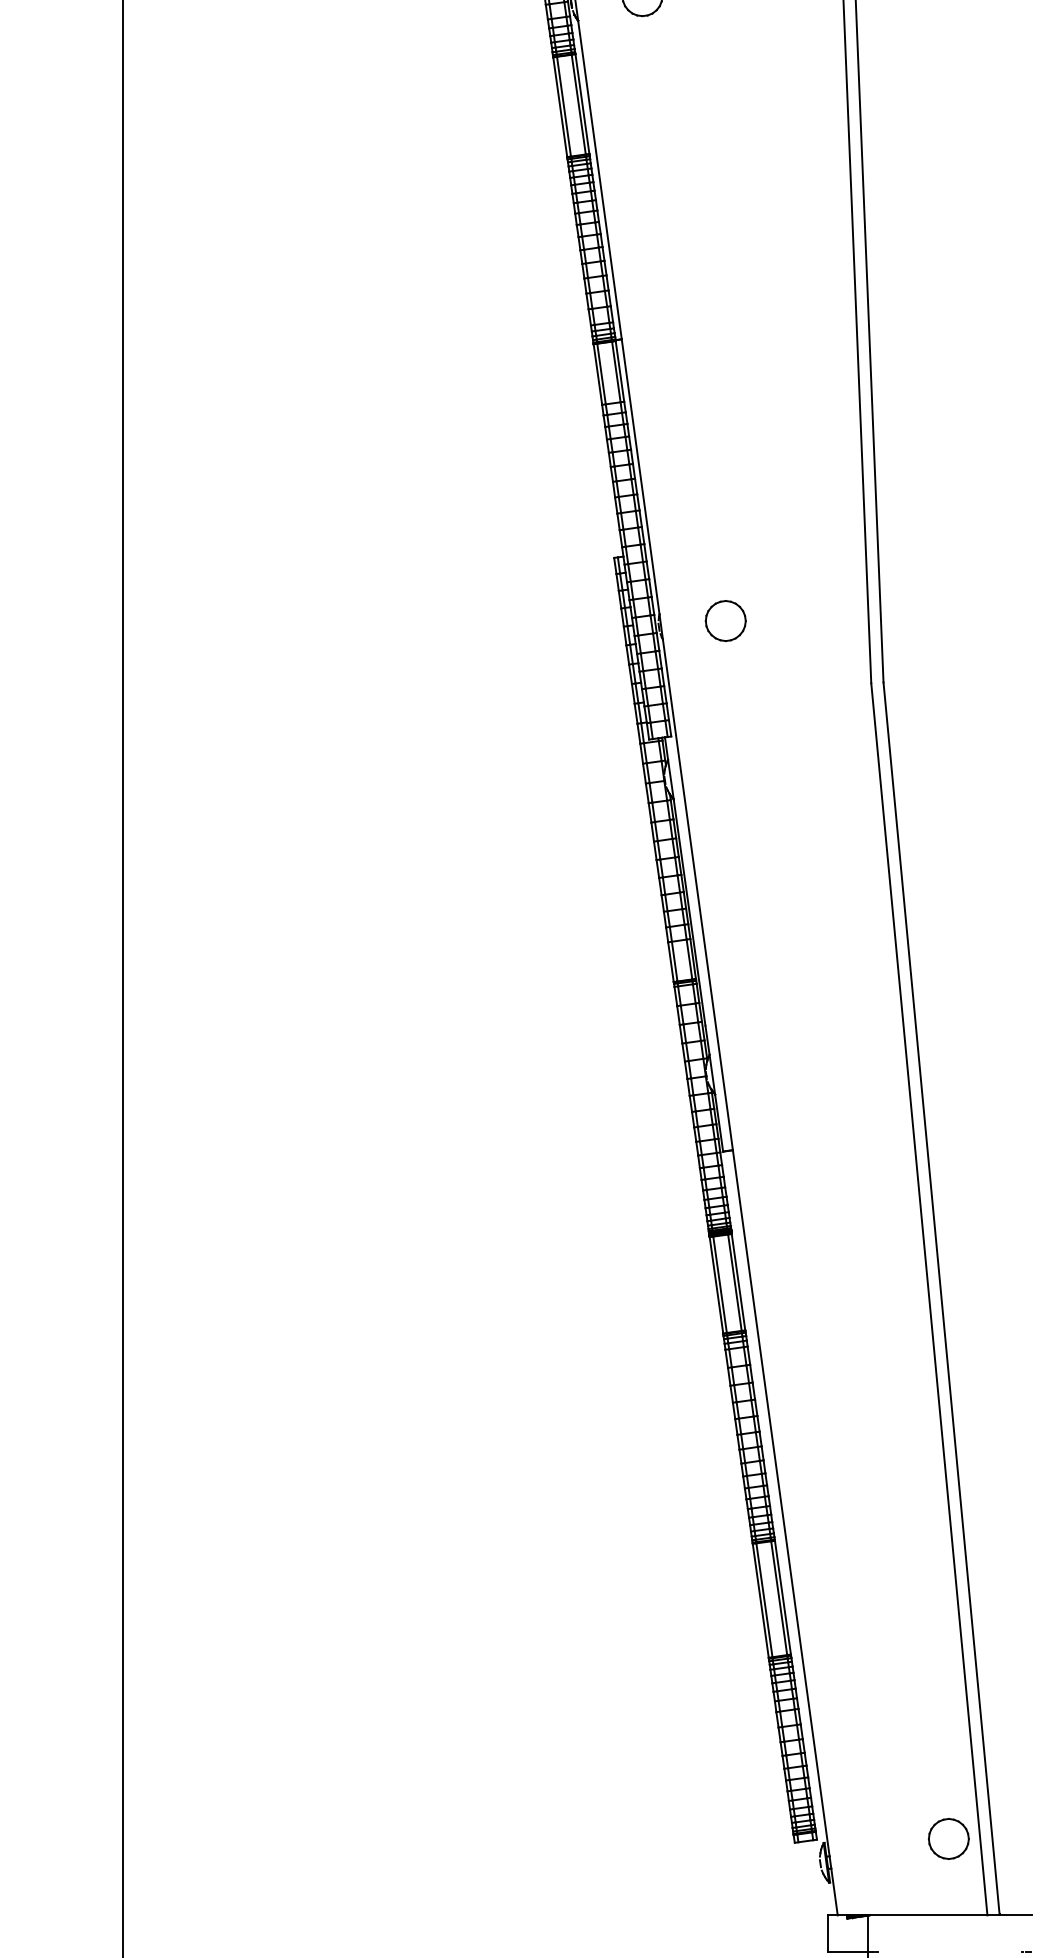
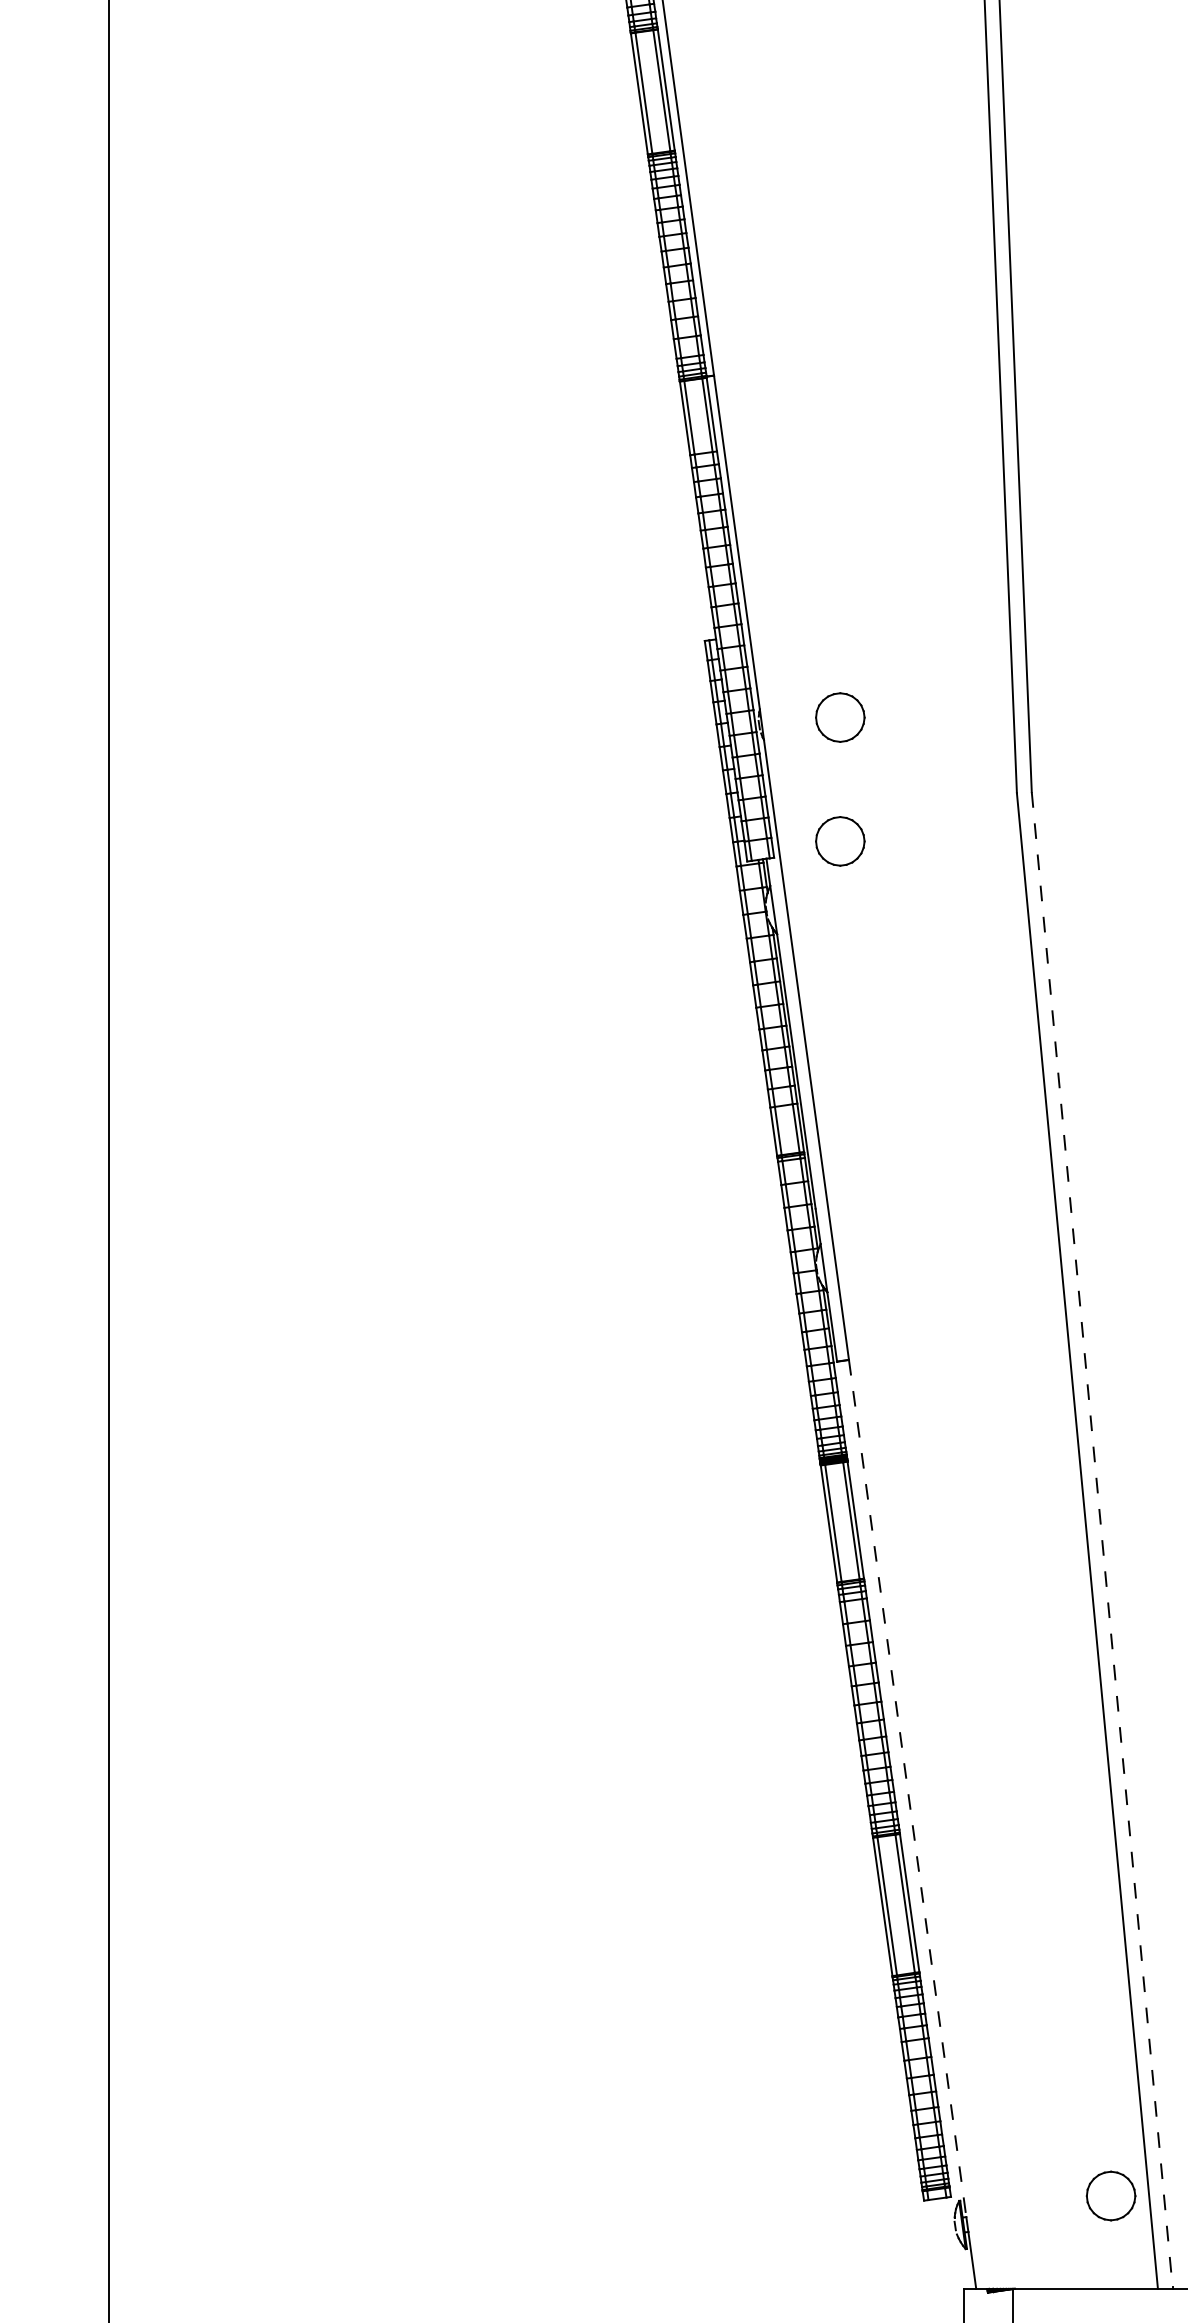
part: (725, 723) -> (839, 841), added
line: (941, 1298) -> (1102, 1539), solid -> dashed
line: (781, 1503) -> (907, 1788), solid -> dashed

